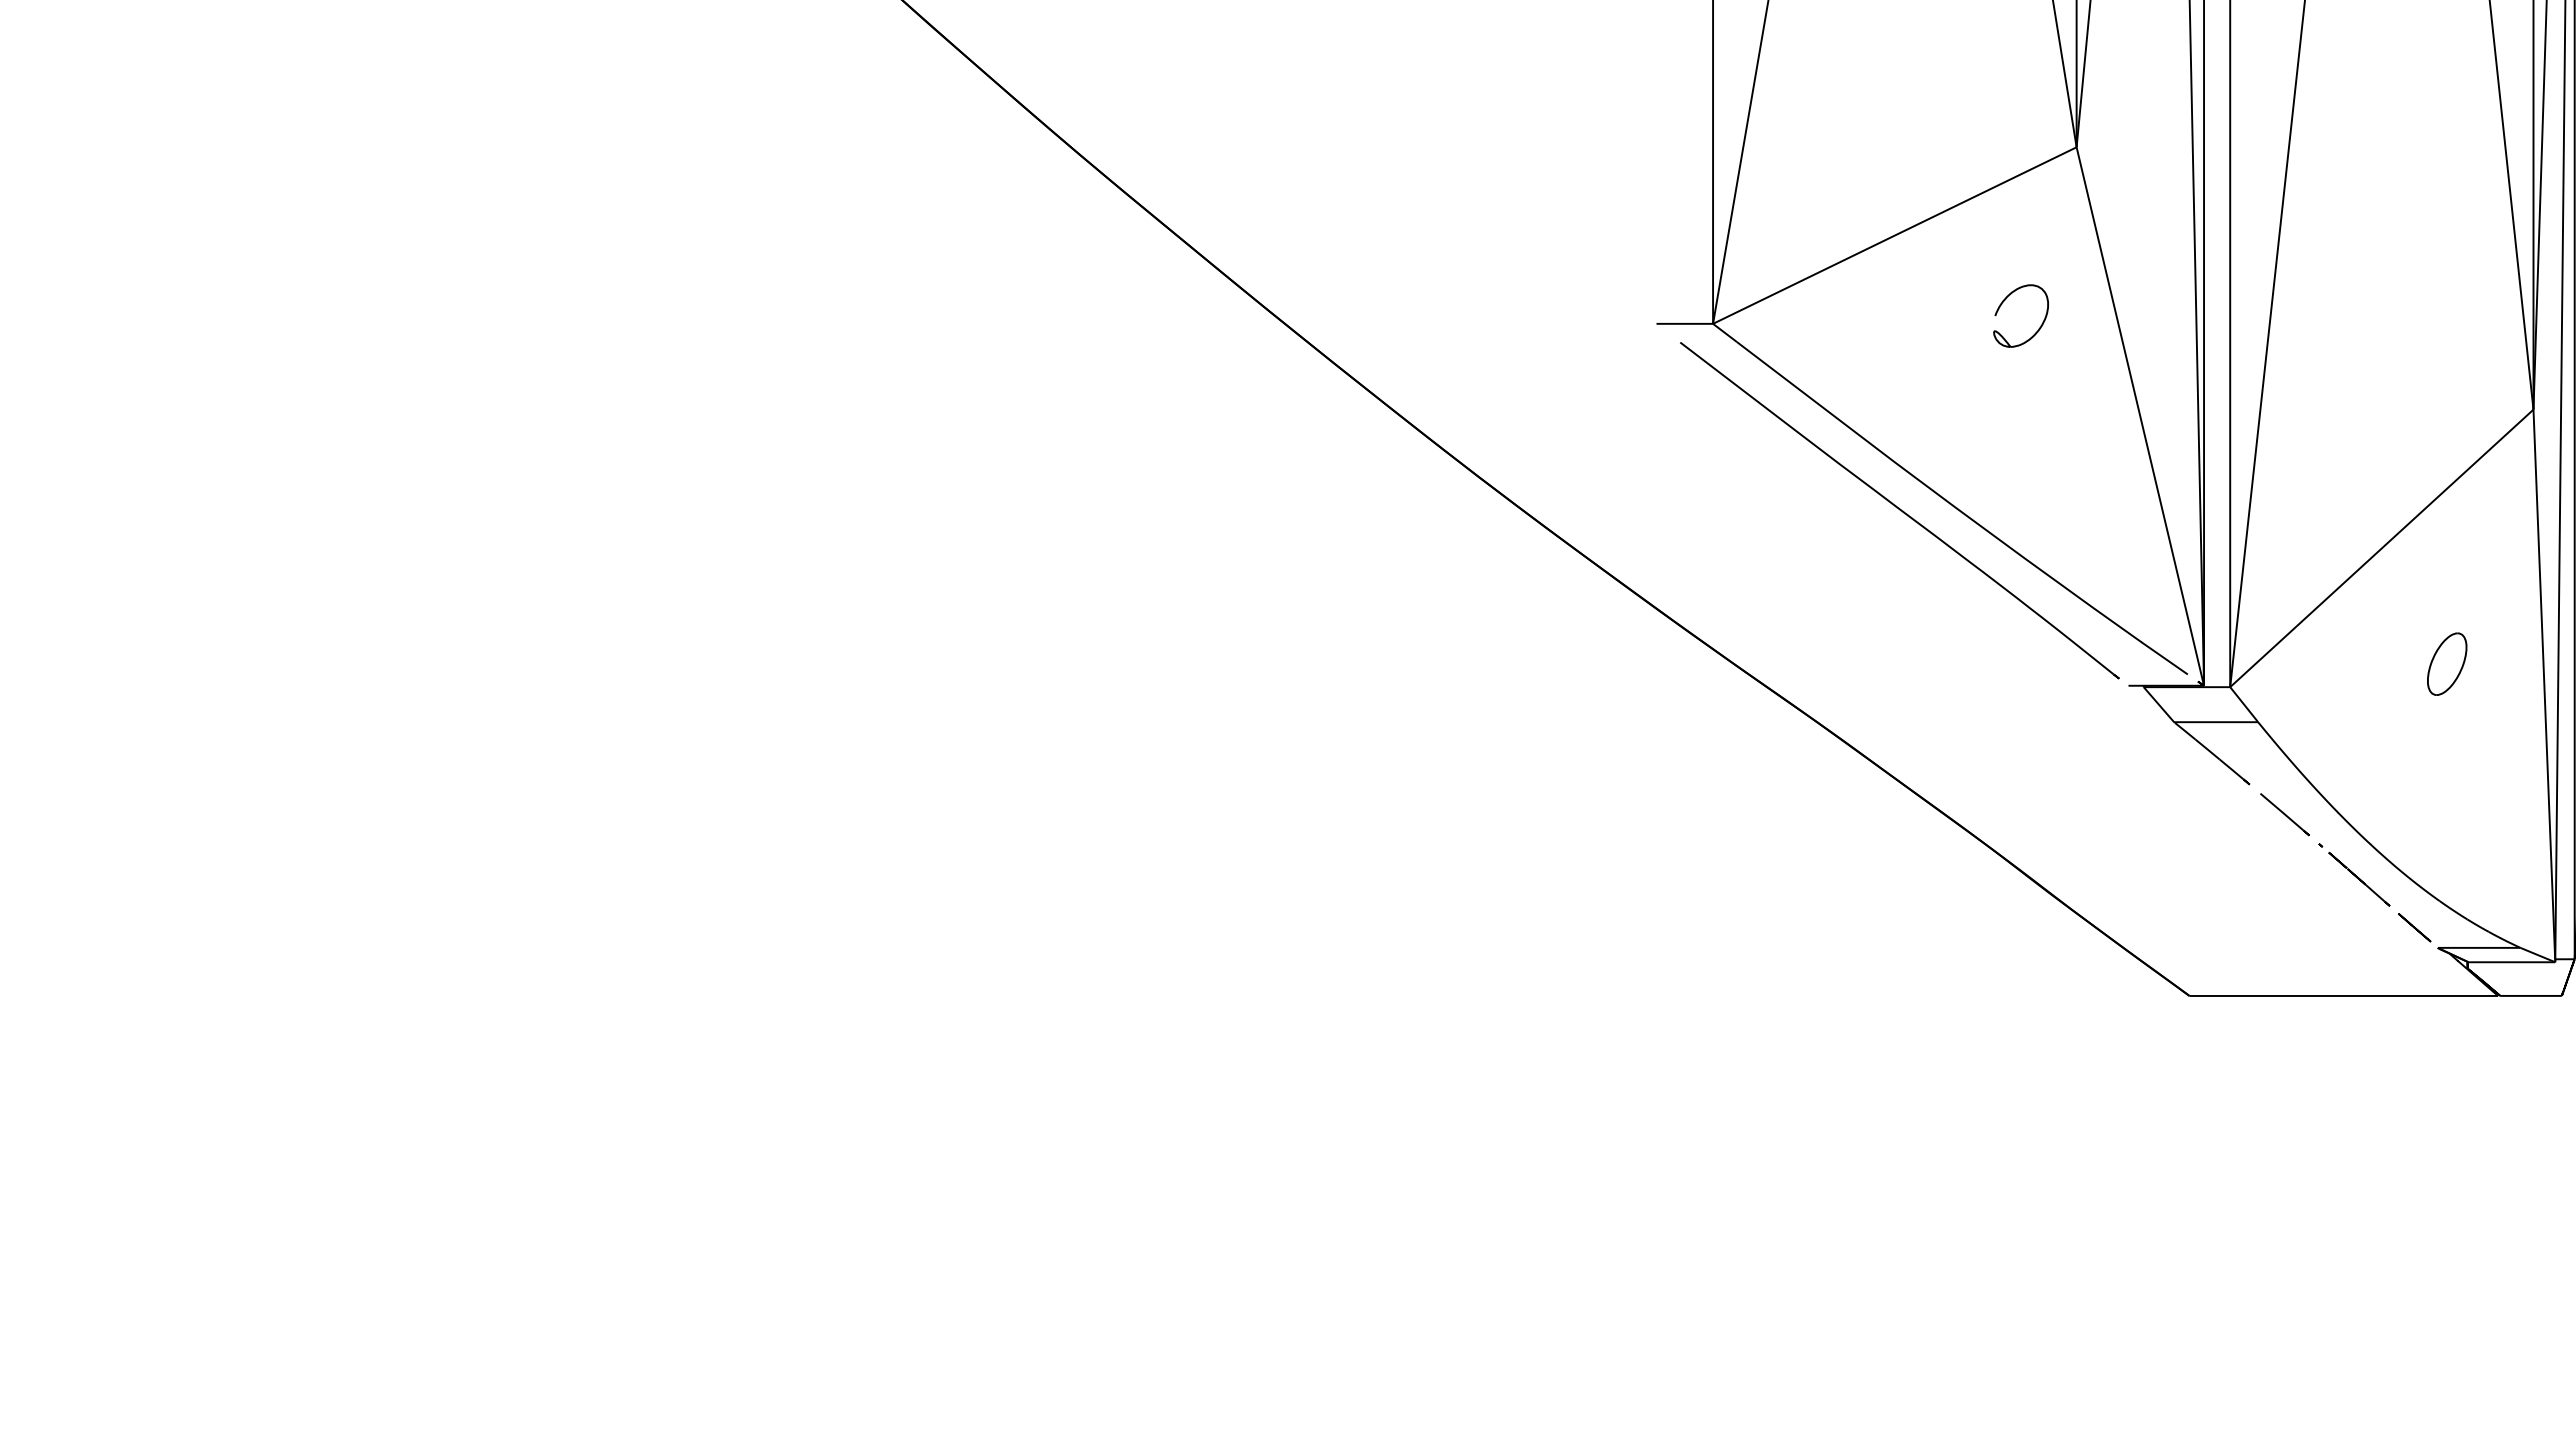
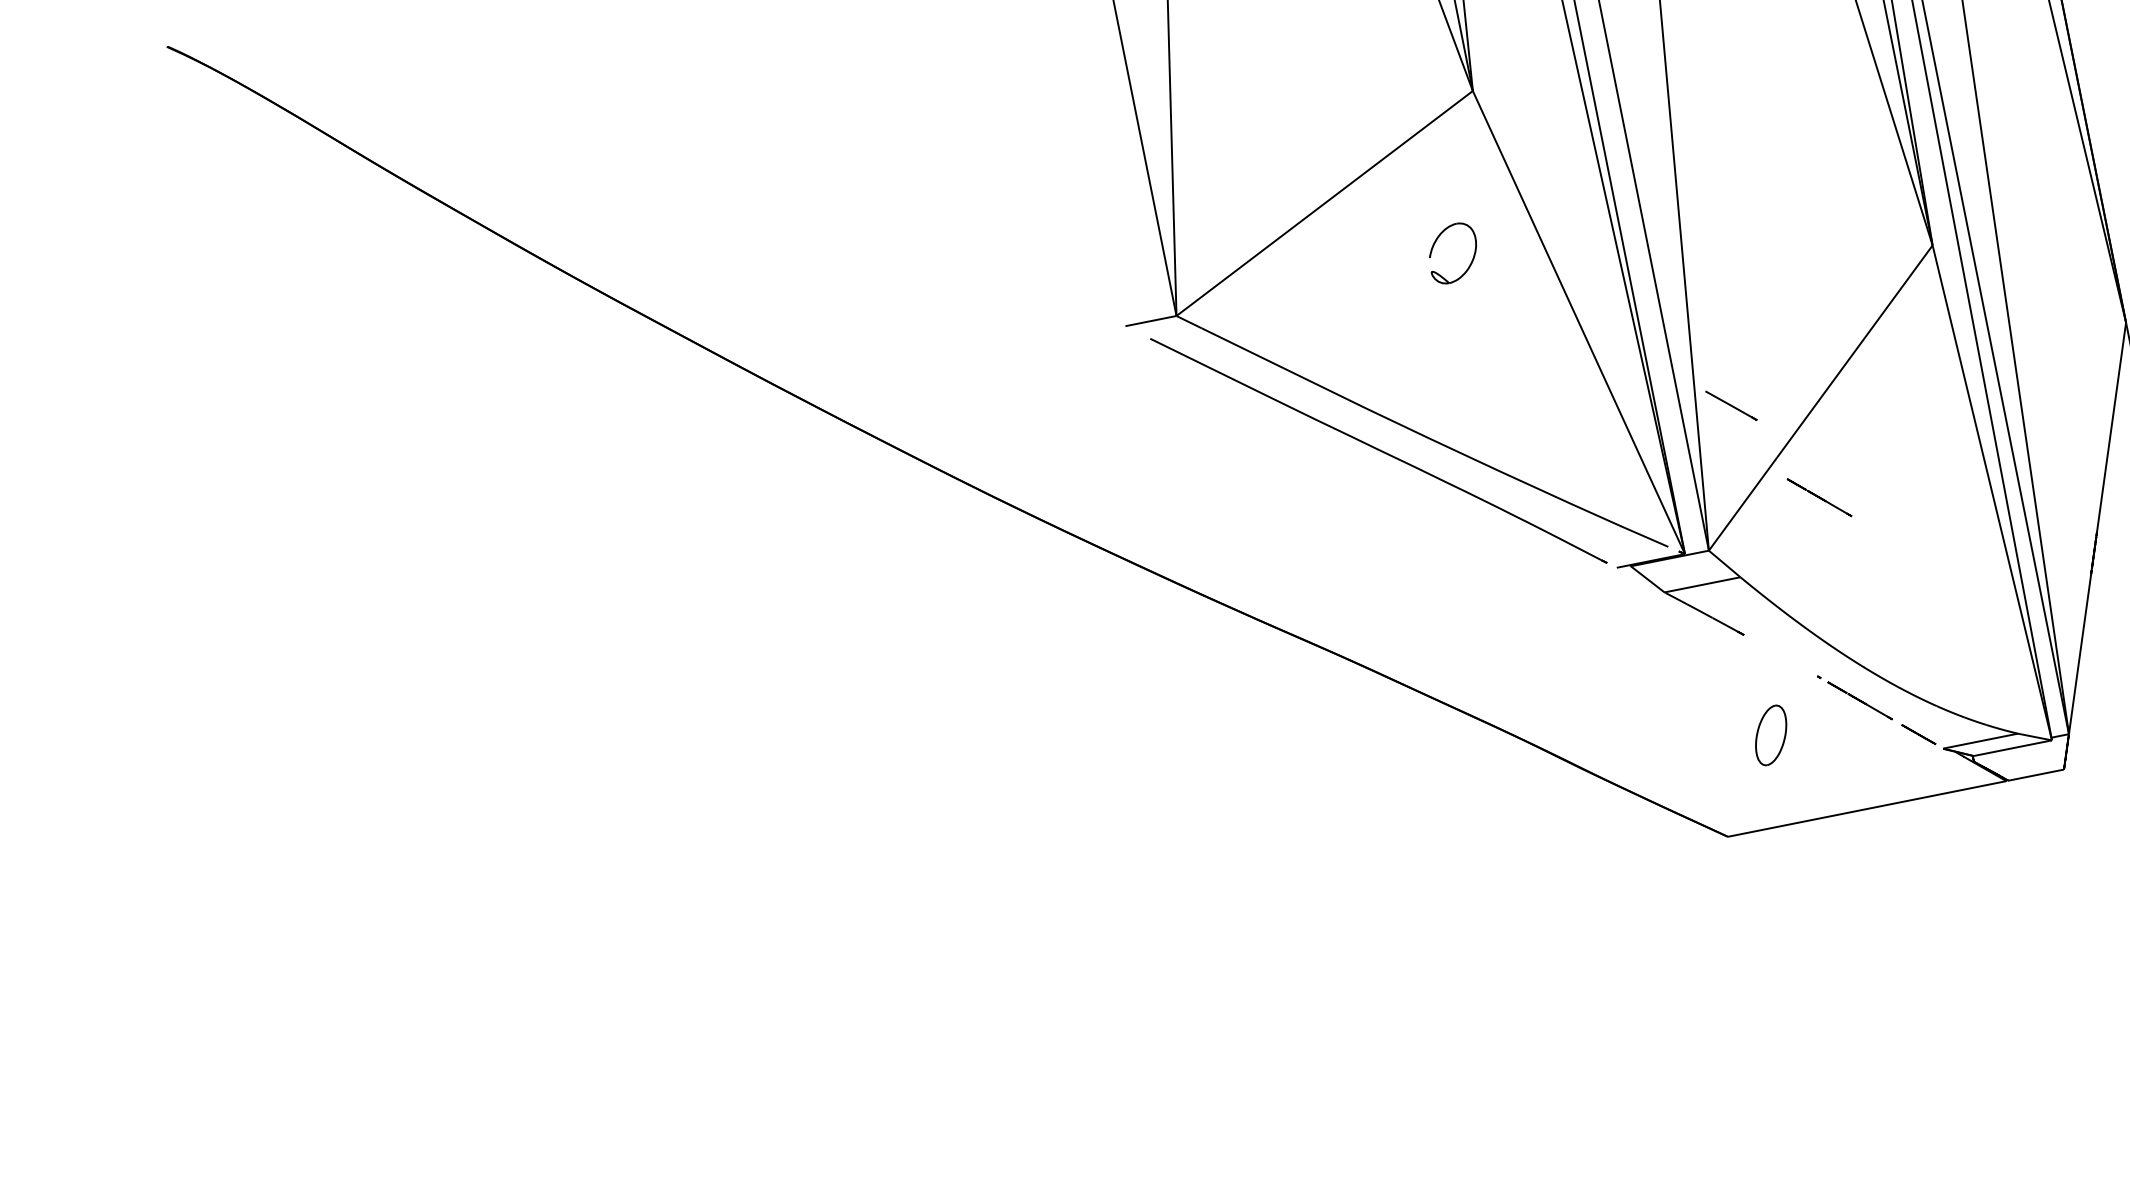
line: (2359, 654) -> (1819, 497), added
part: (2447, 663) -> (1771, 734), moved
line: (2284, 814) -> (1730, 405), moved

